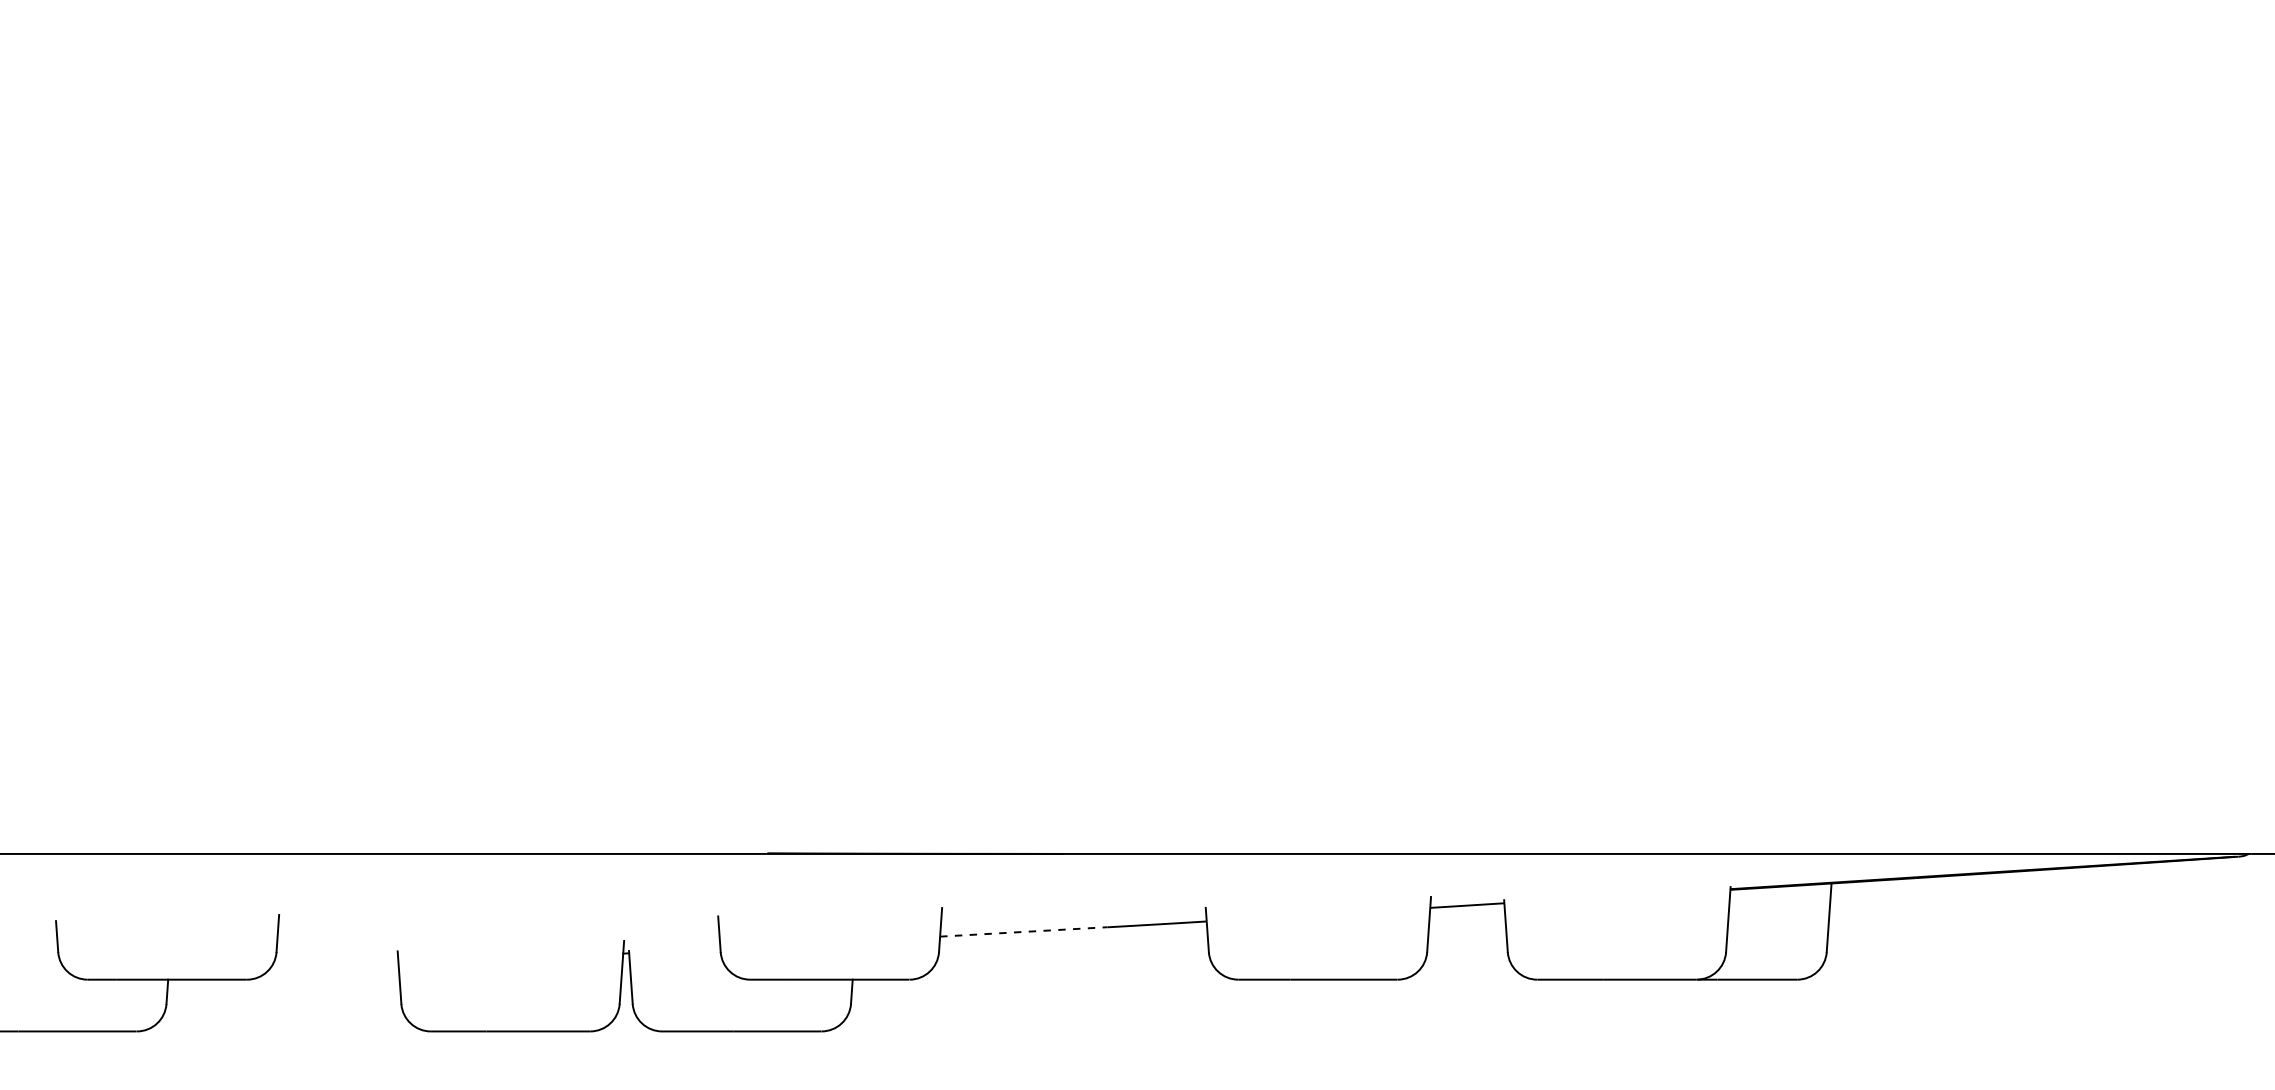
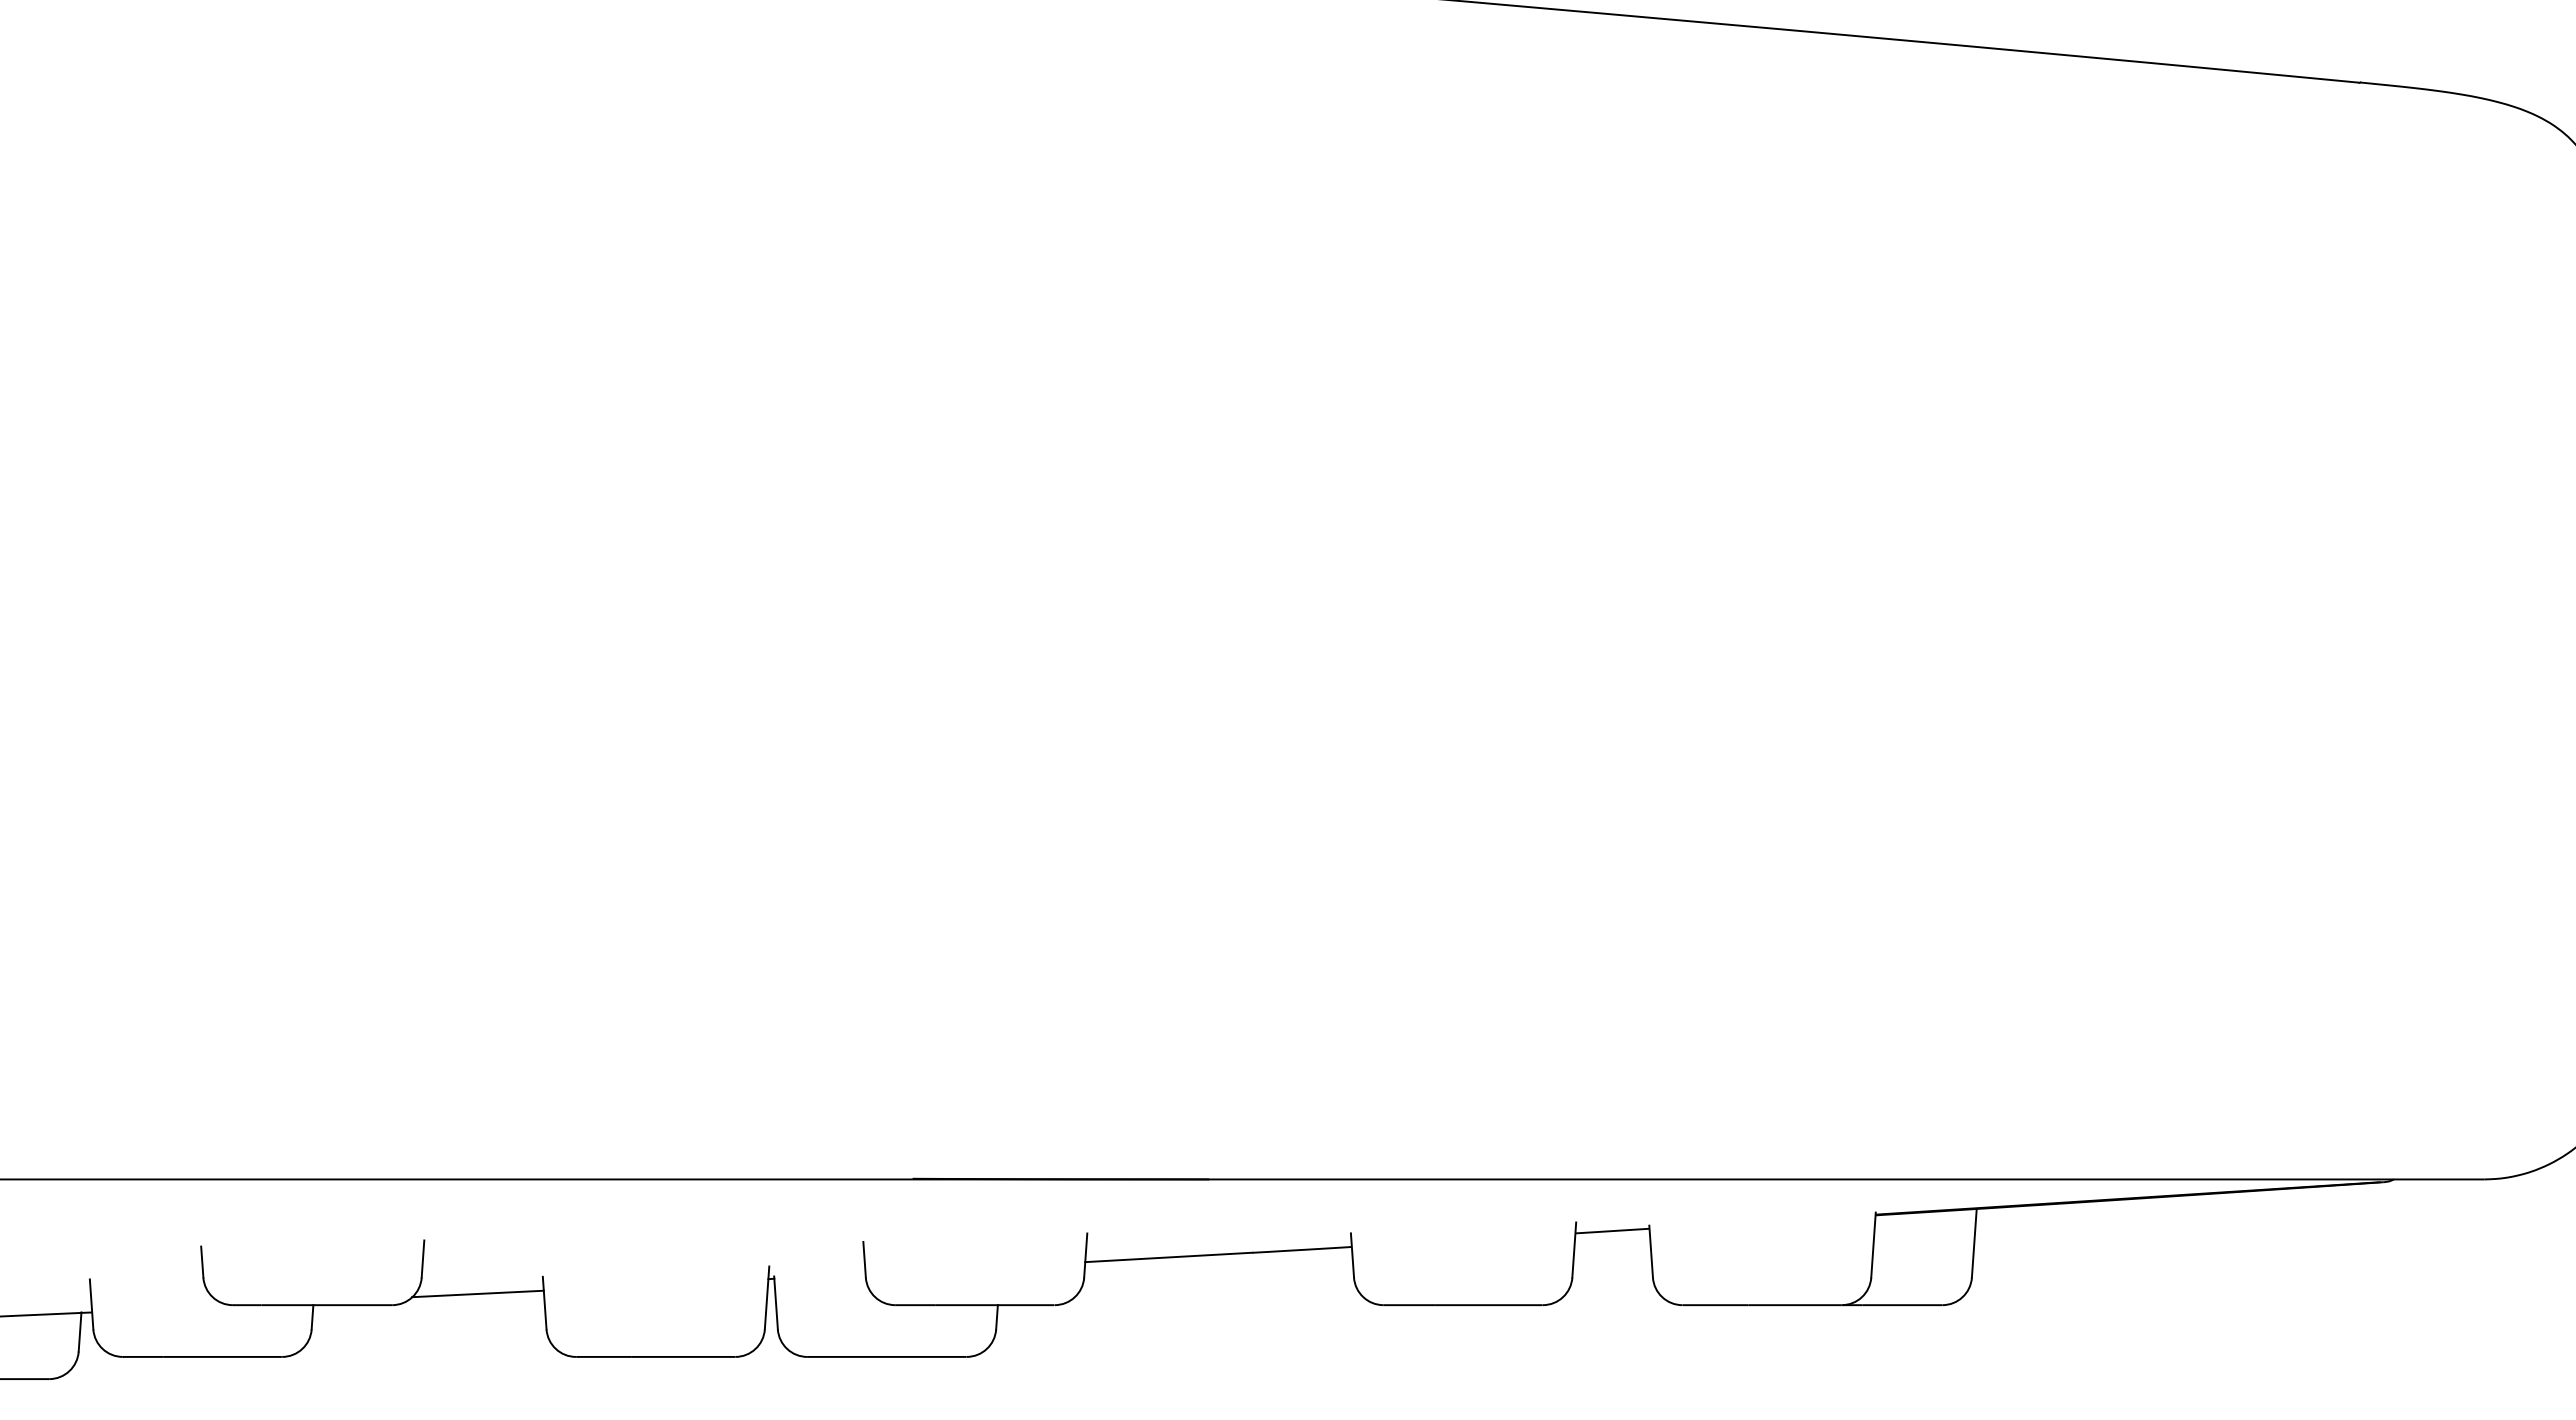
line: (1023, 932) -> (1168, 1257), dashed -> solid
line: (332, 968) -> (477, 1293), added

